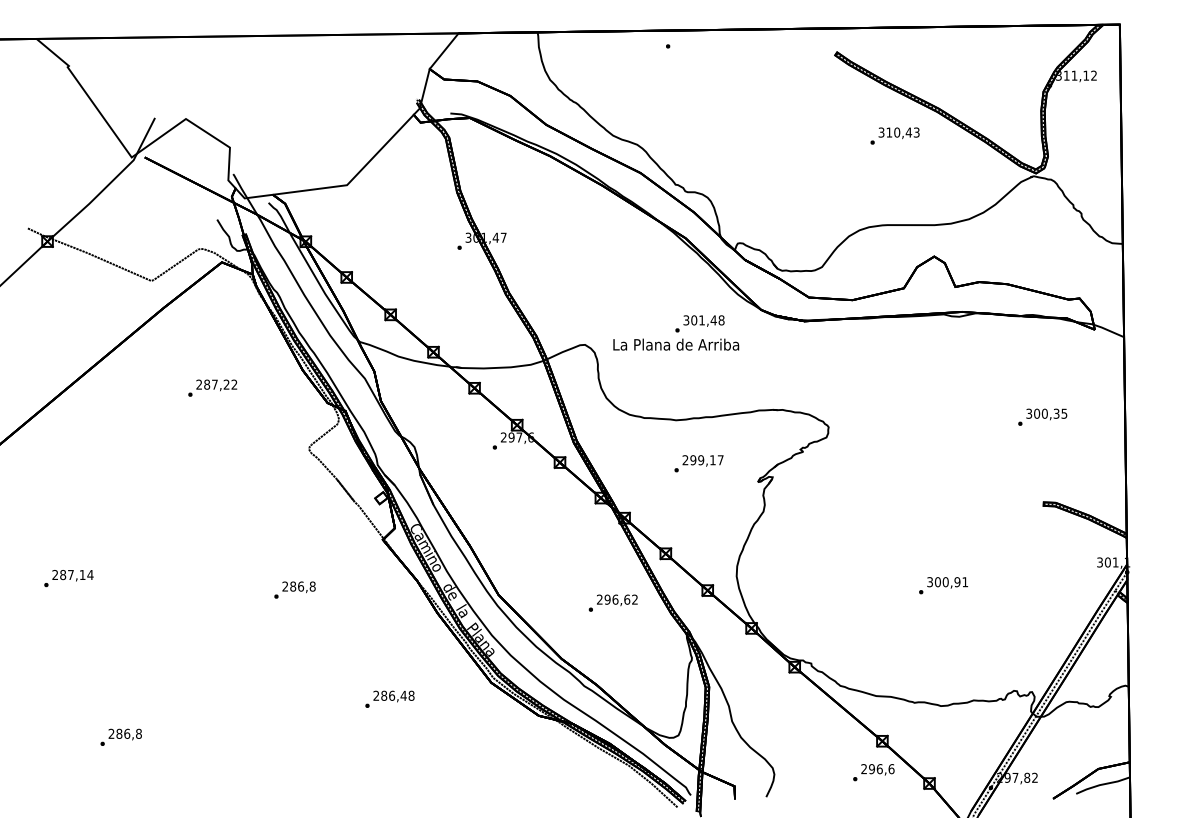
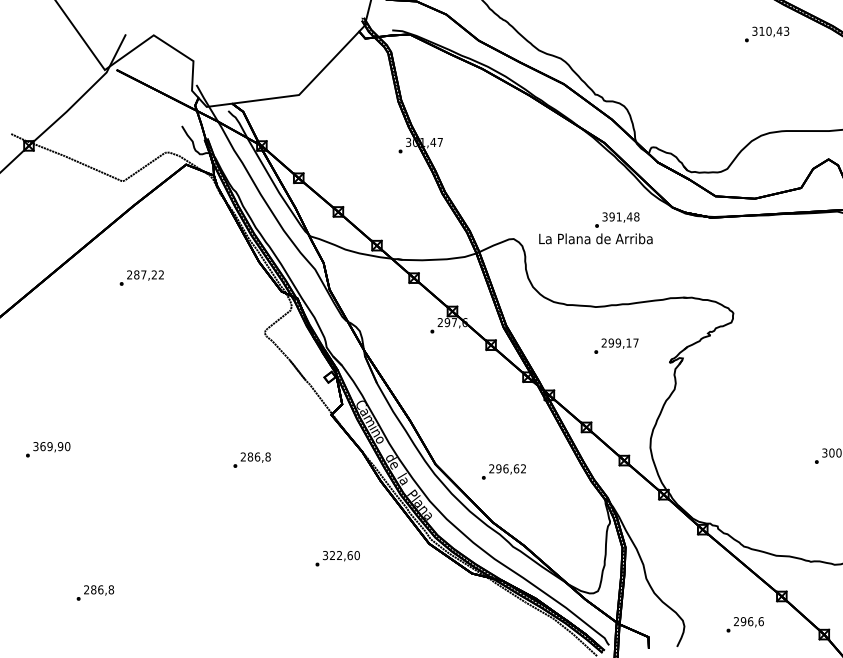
text: (894, 135) -> (766, 33), moved
text: (694, 320) -> (612, 217), 301,48 -> 391,48
text: (212, 387) -> (141, 277), moved
text: (72, 574) -> (51, 446), 287,14 -> 369,90
text: (612, 602) -> (503, 471), moved
text: (393, 695) -> (340, 555), 286,48 -> 322,60
text: (873, 772) -> (744, 624), moved

